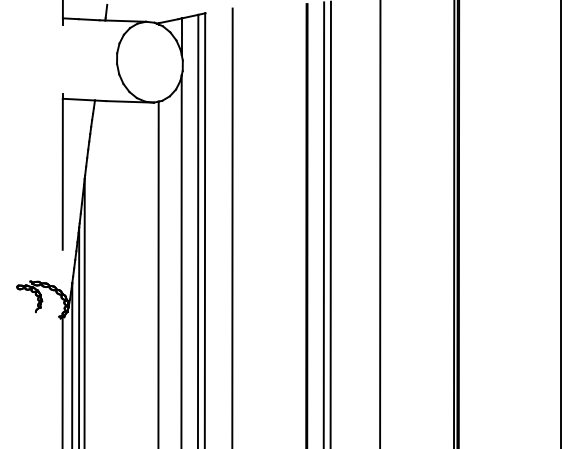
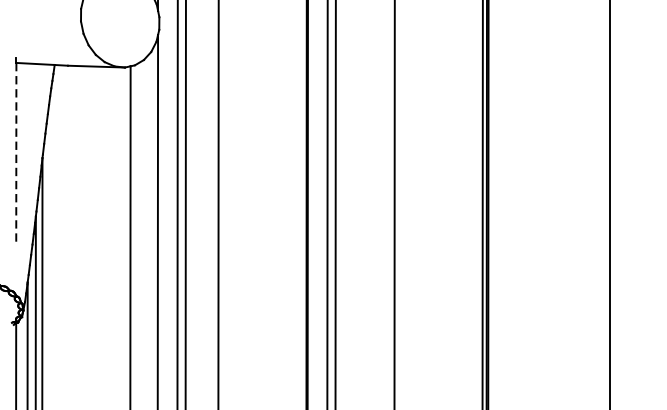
line: (62, 174) -> (15, 153), solid -> dashed

